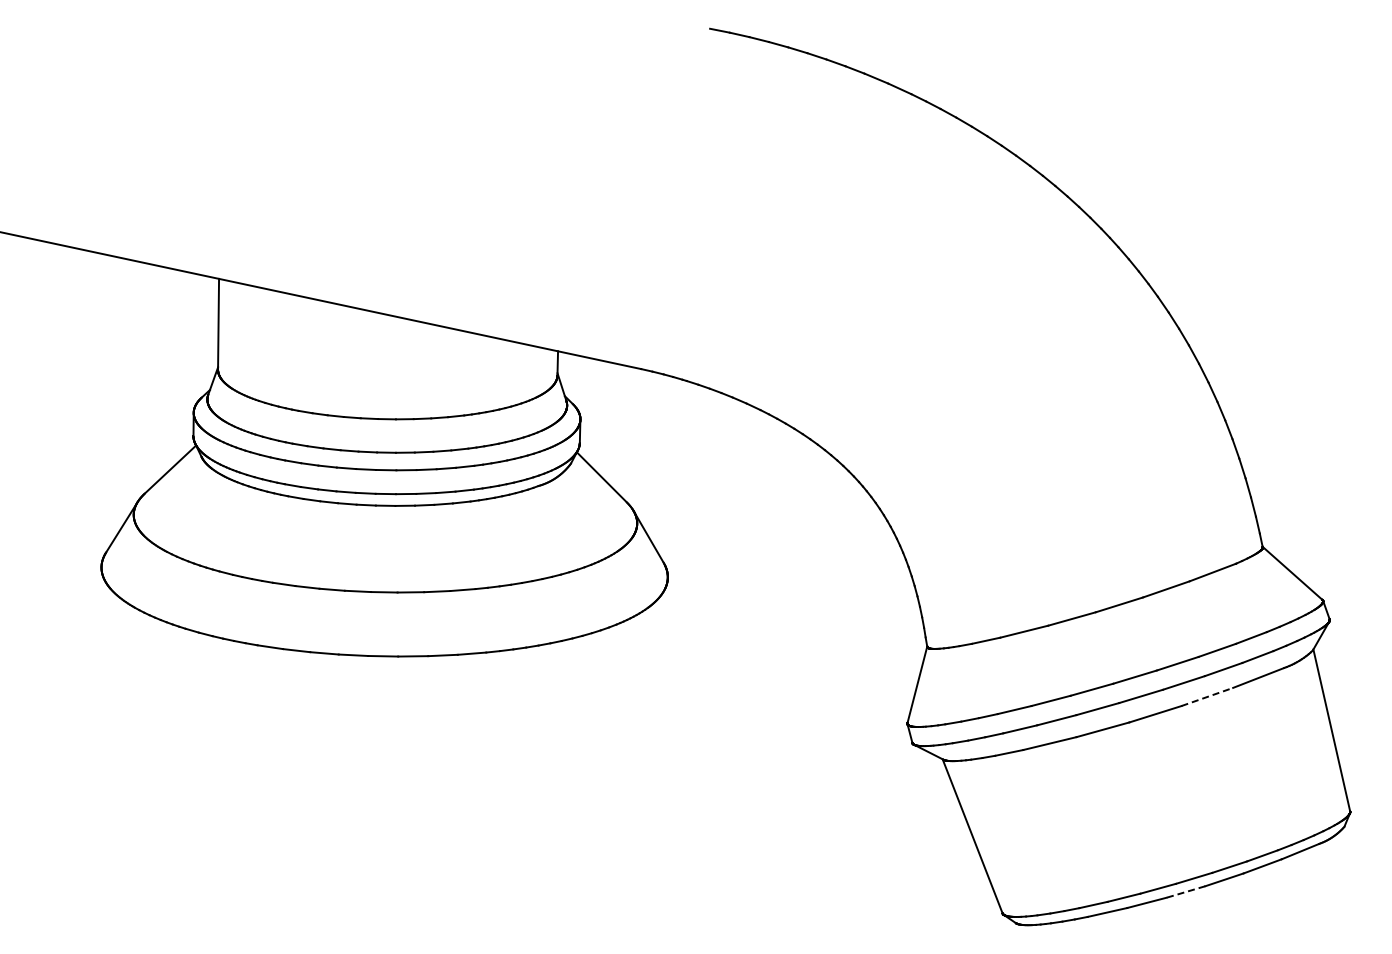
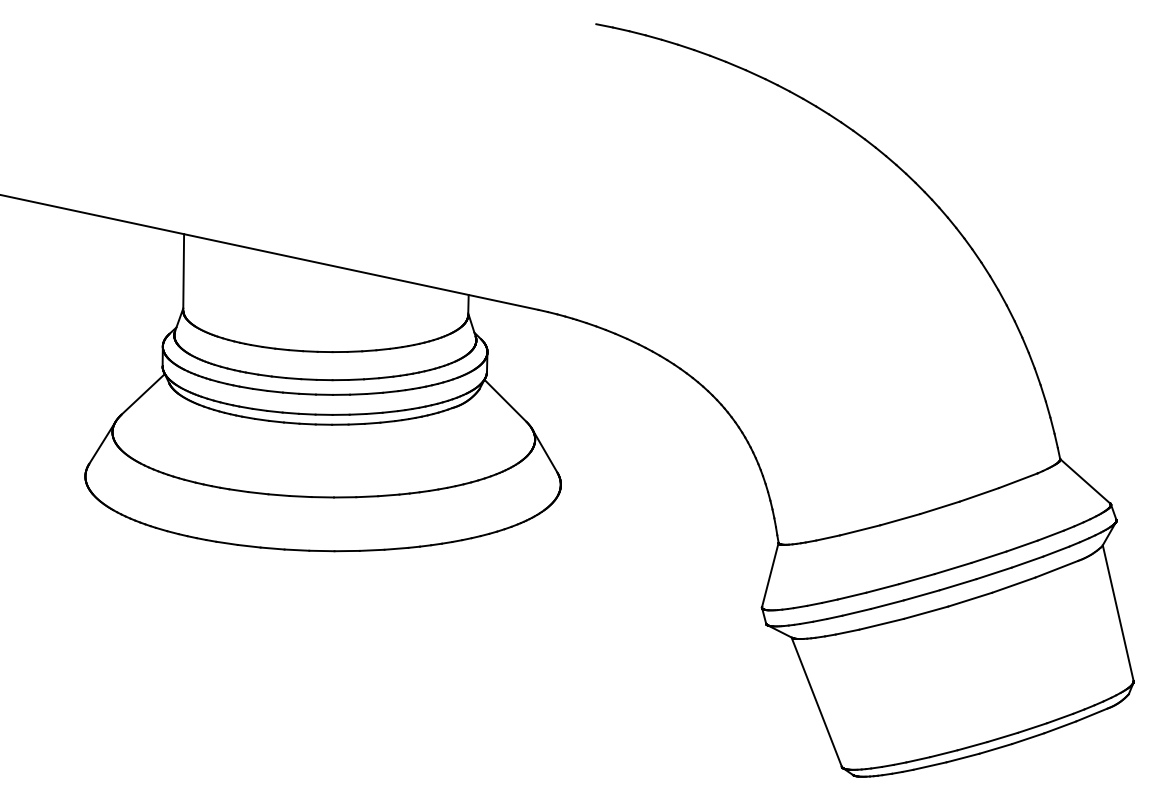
line: (1207, 696) -> (1013, 584), dashed -> solid
line: (1185, 892) -> (995, 749), dashed -> solid

